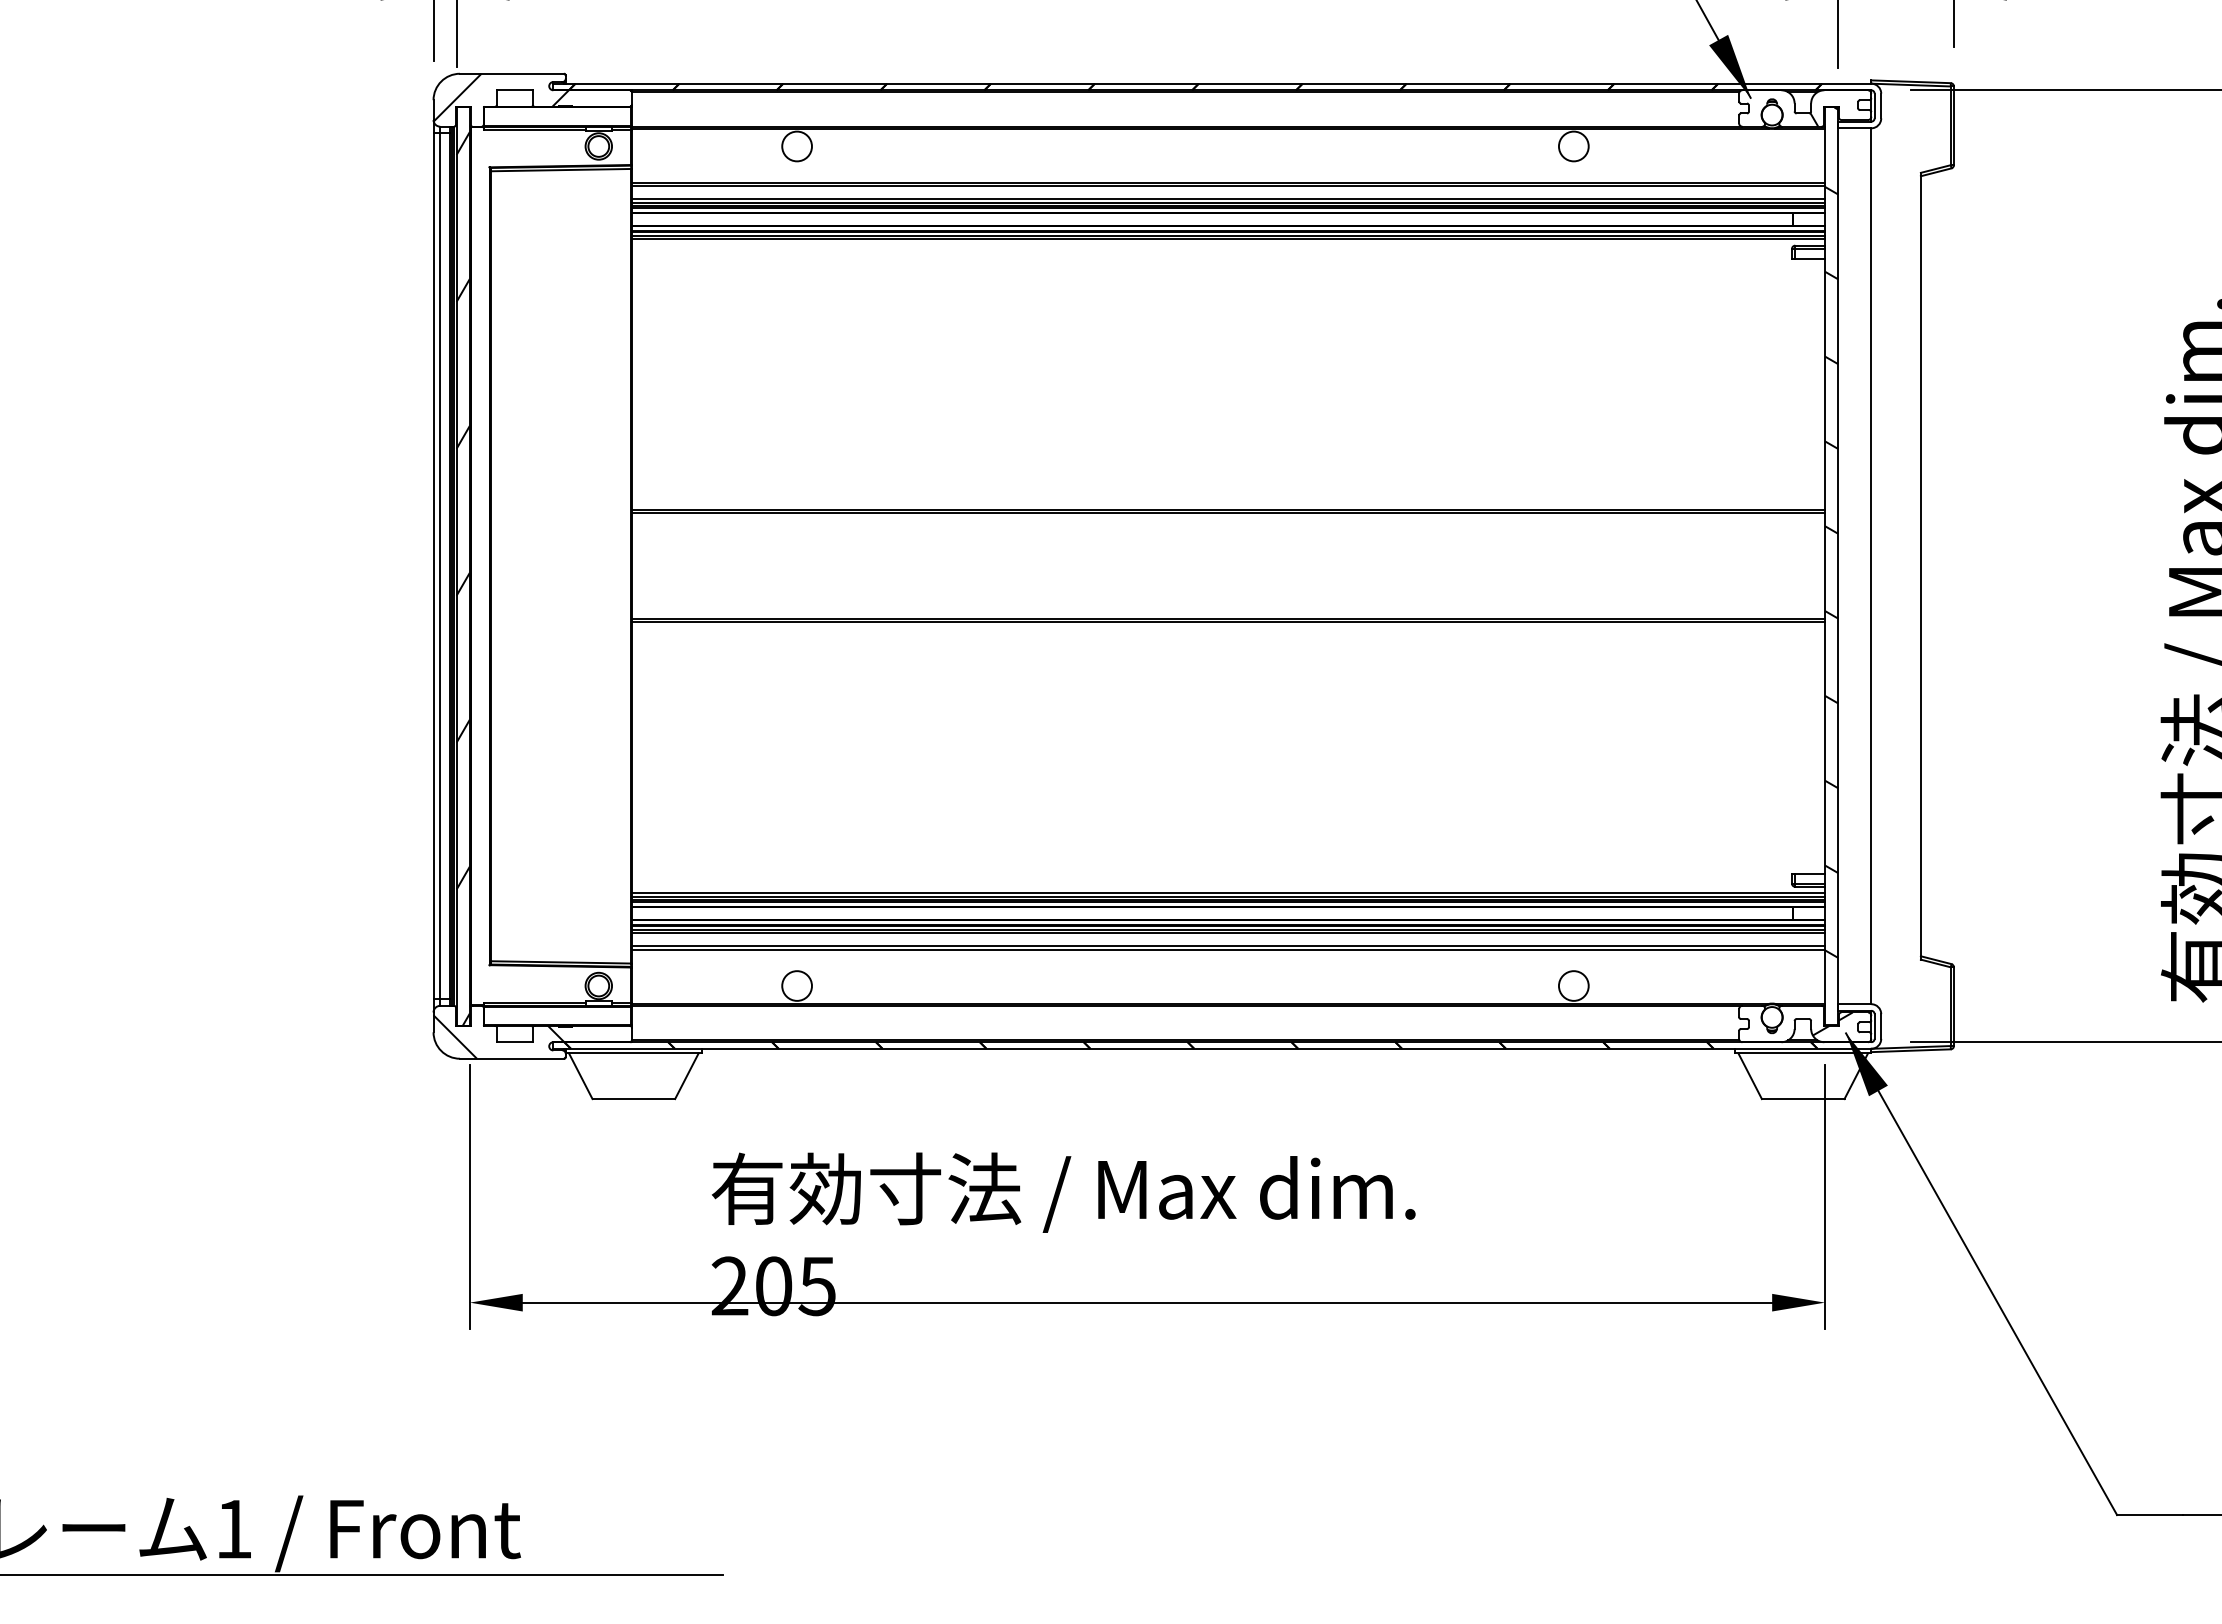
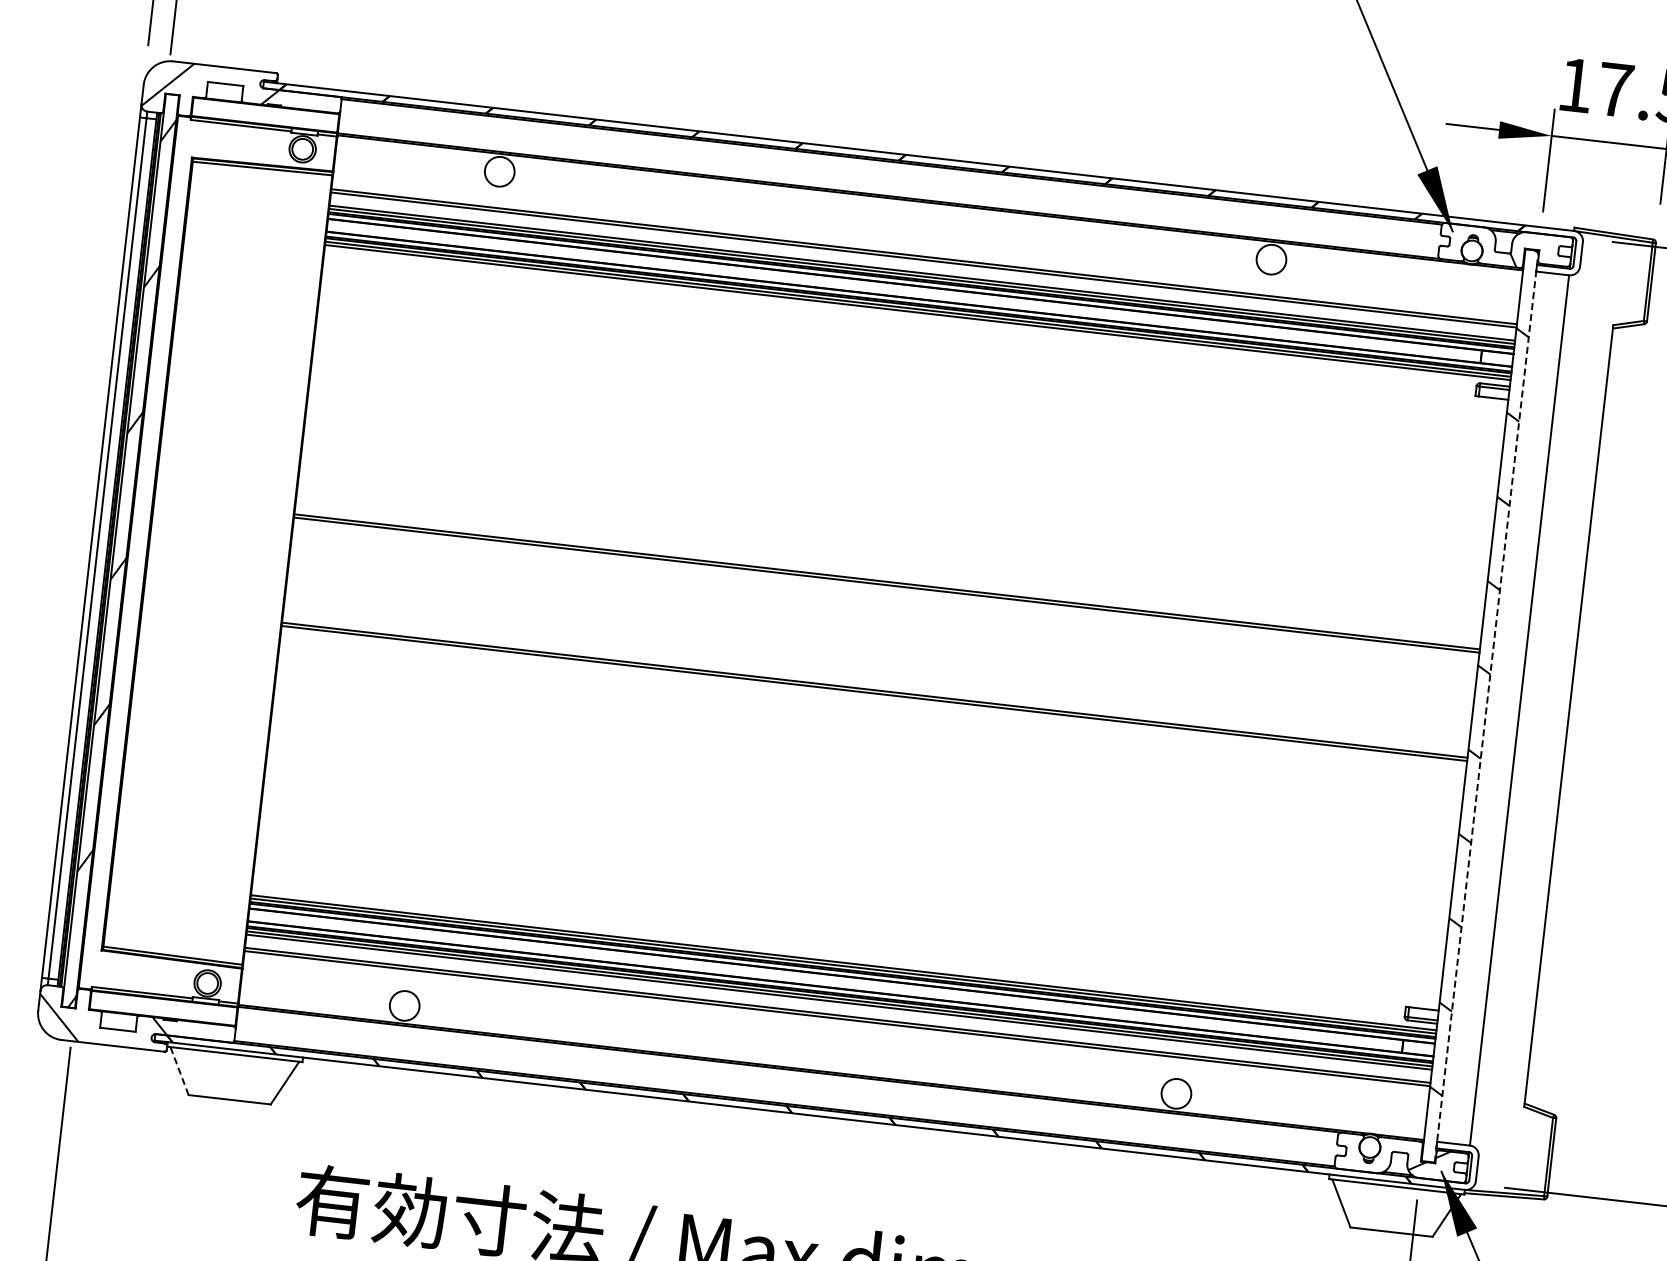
line: (1838, 566) -> (1486, 706), solid -> dashed
line: (580, 1076) -> (179, 1071), solid -> dashed

